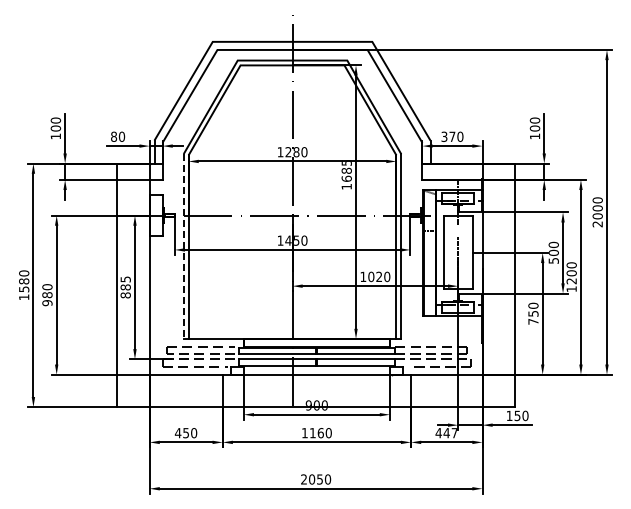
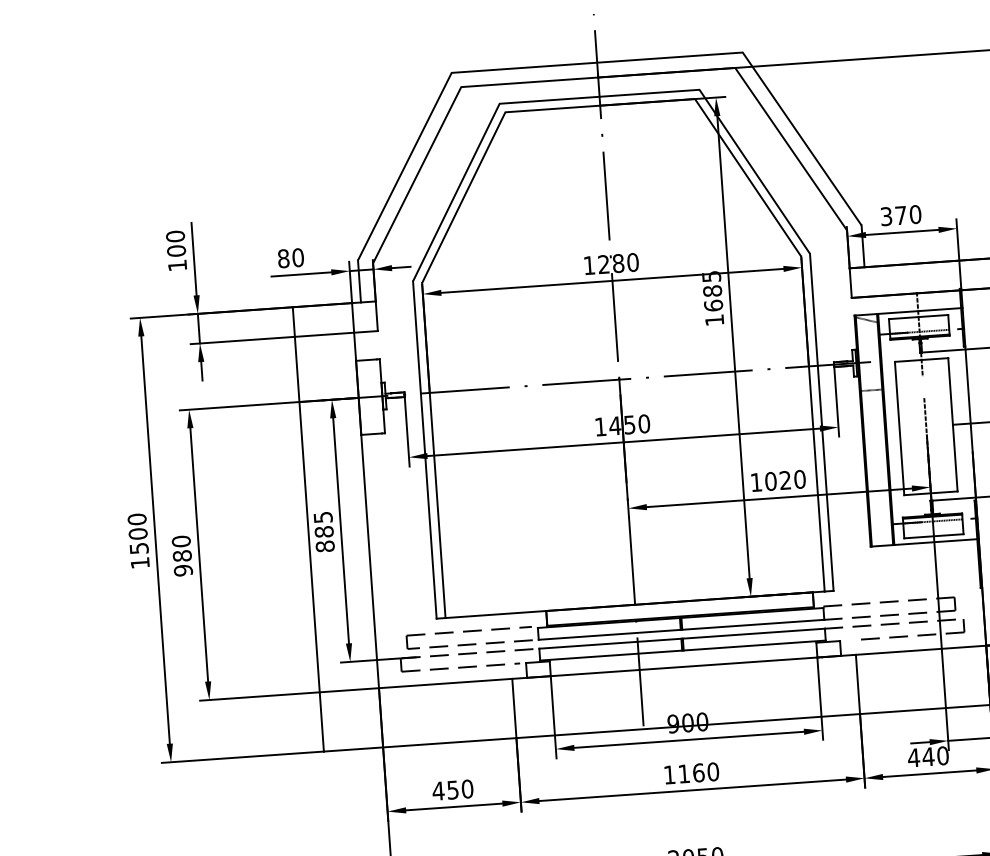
line: (183, 247) -> (424, 451), dashed -> solid
text: (24, 281) -> (138, 534), 1580 -> 1500
text: (454, 433) -> (942, 756), 447 -> 440

